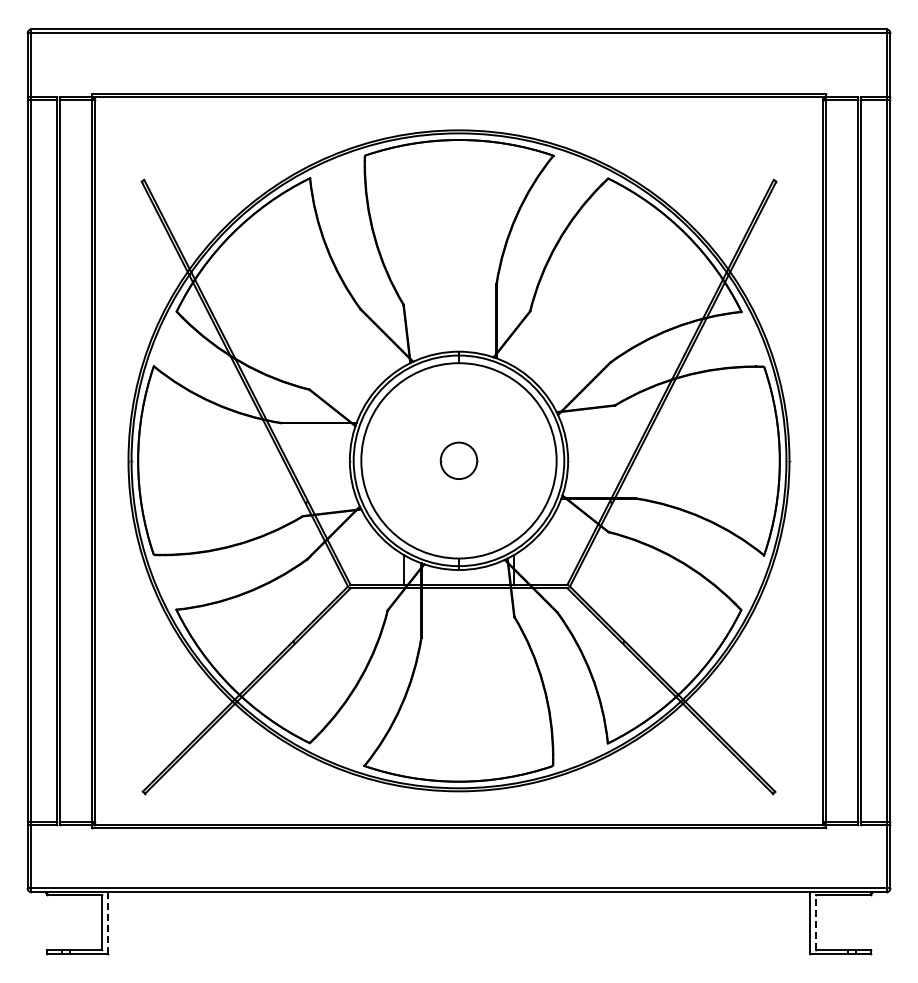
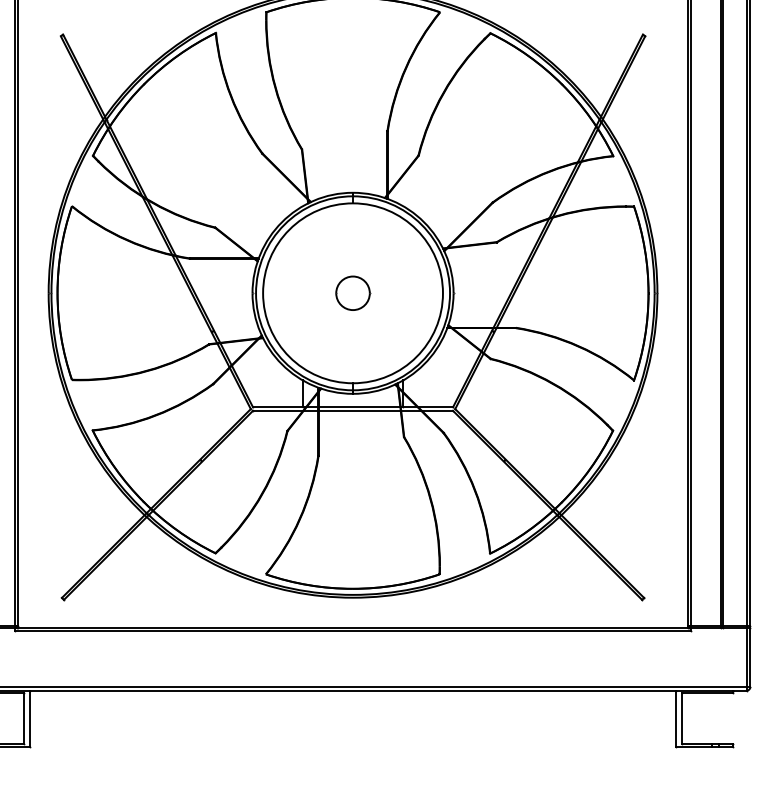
line: (108, 922) -> (30, 718), dashed -> solid
line: (816, 922) -> (682, 718), dashed -> solid

